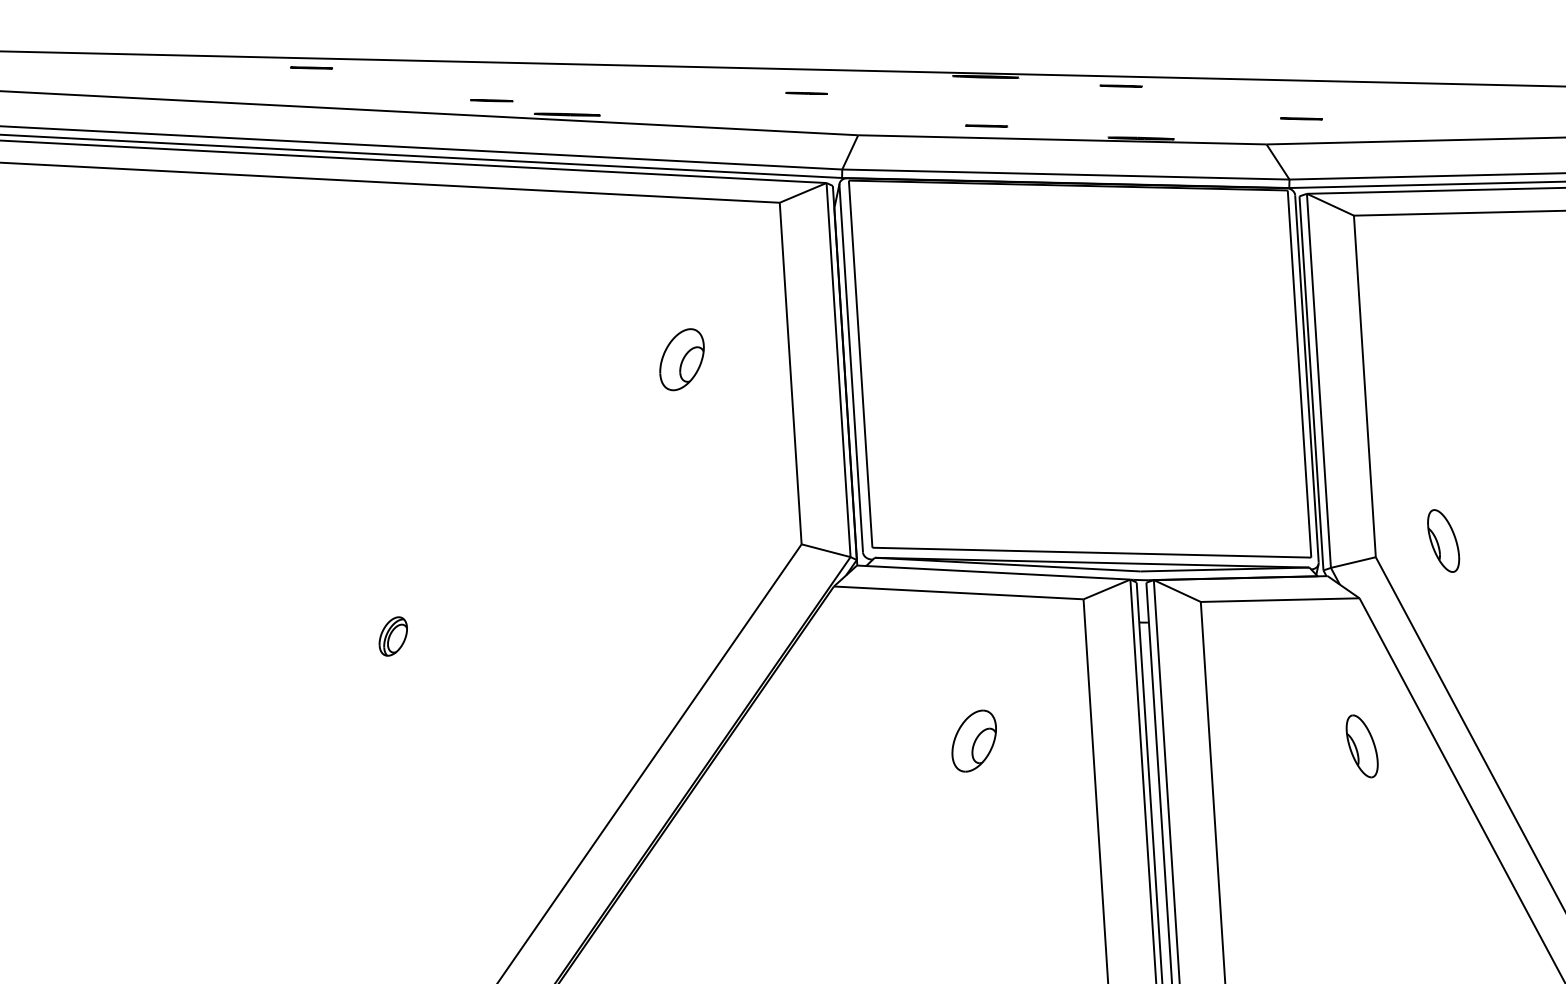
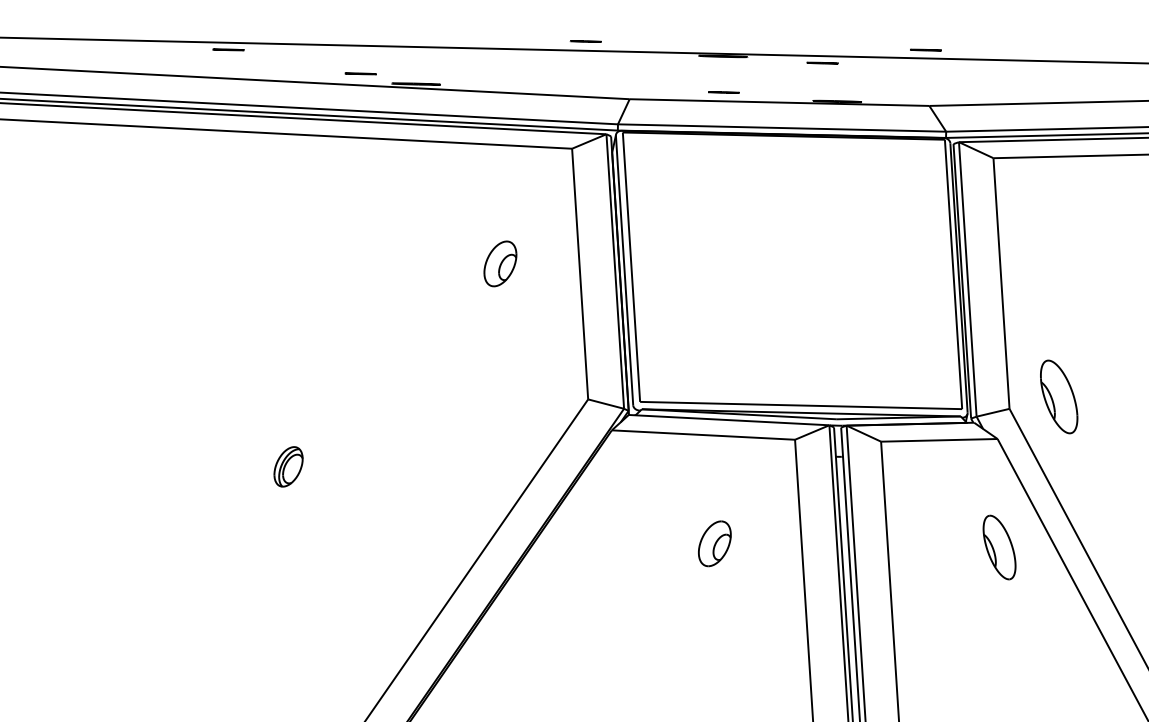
line: (806, 93) -> (585, 41), moved
line: (1300, 117) -> (925, 49), moved
part: (1443, 540) -> (1059, 396), size x1.6
part: (393, 637) -> (288, 467), size x1.4
part: (1362, 746) -> (999, 547), size x1.4

